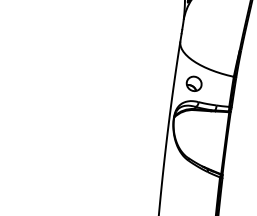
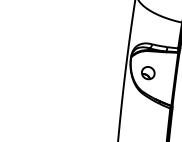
part: (193, 83) -> (147, 72), moved

